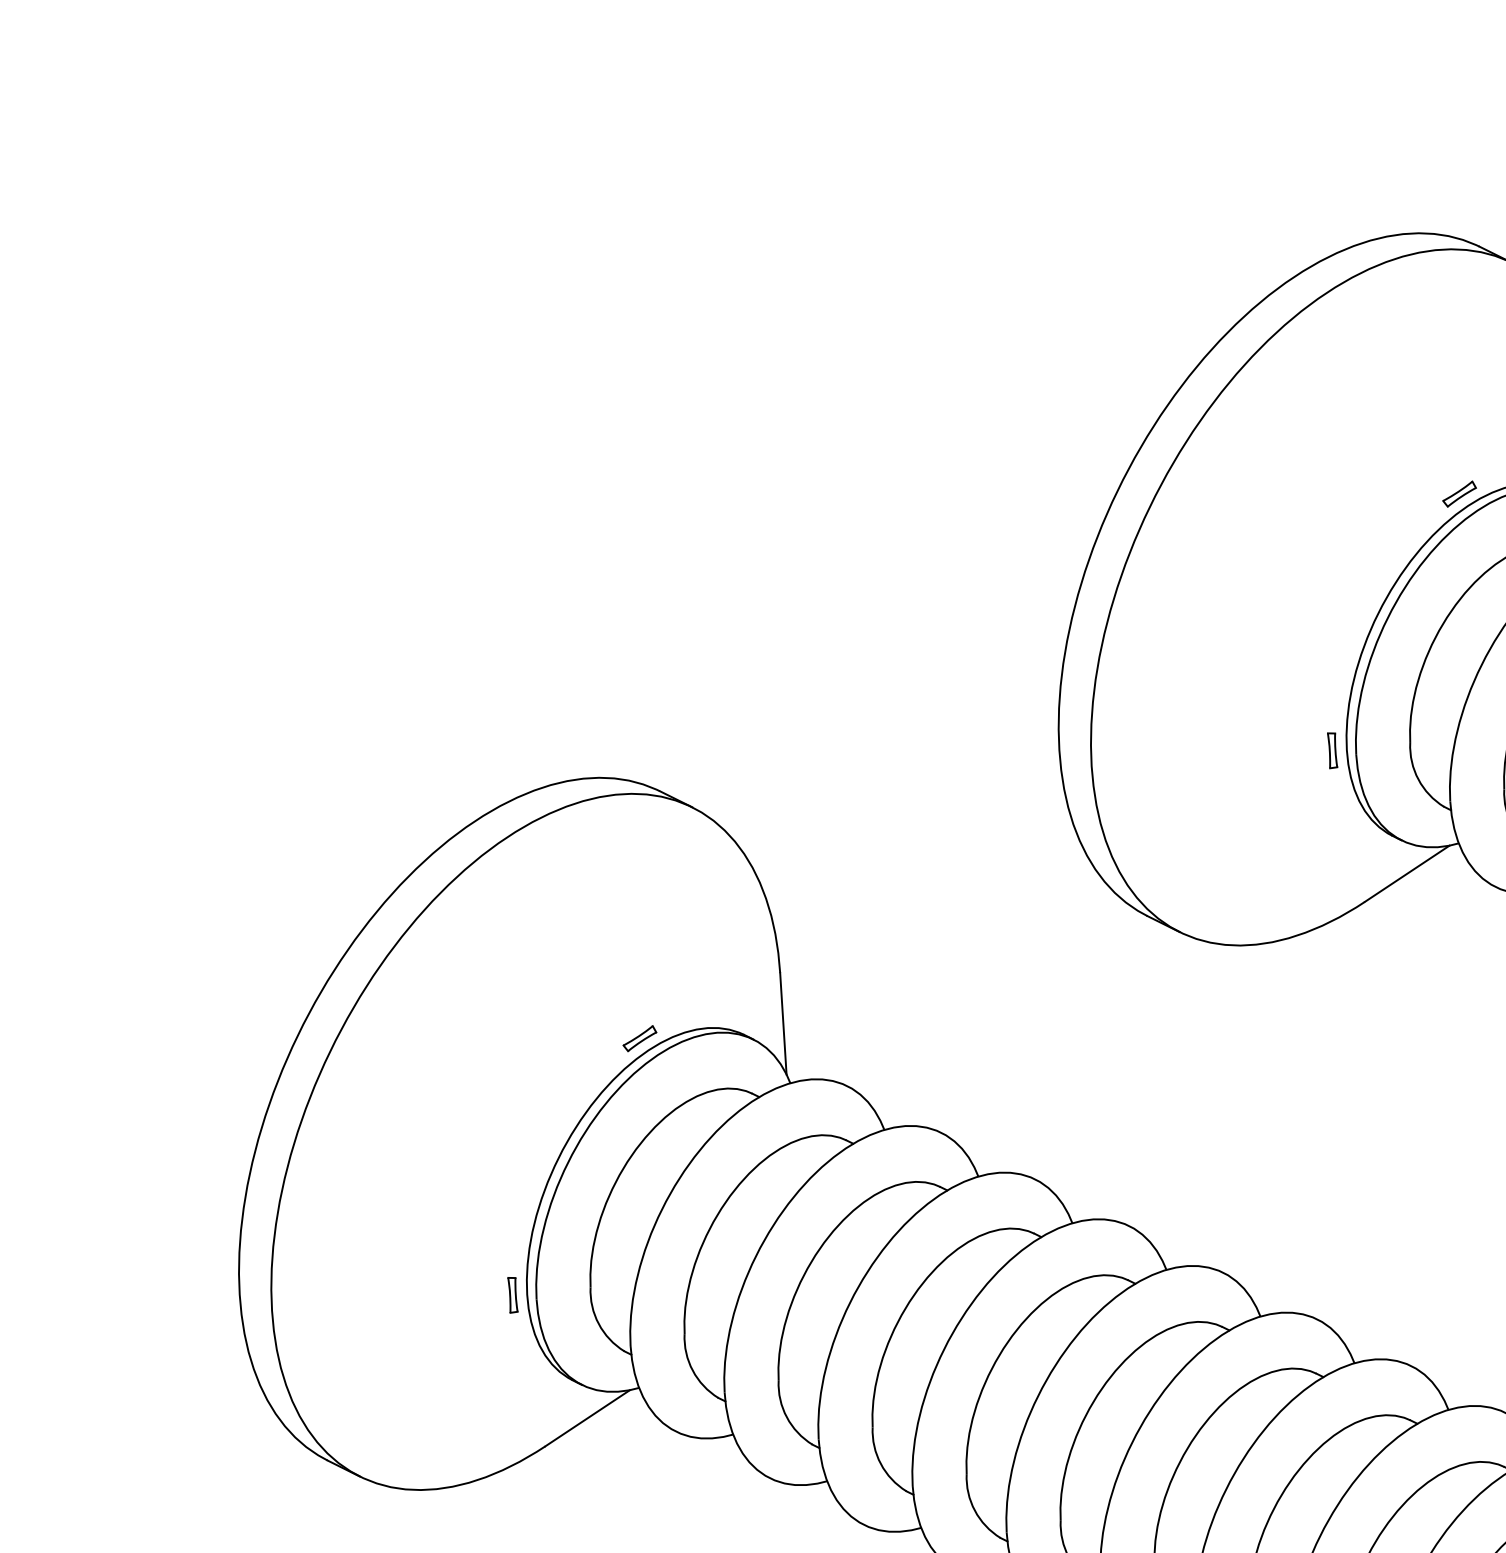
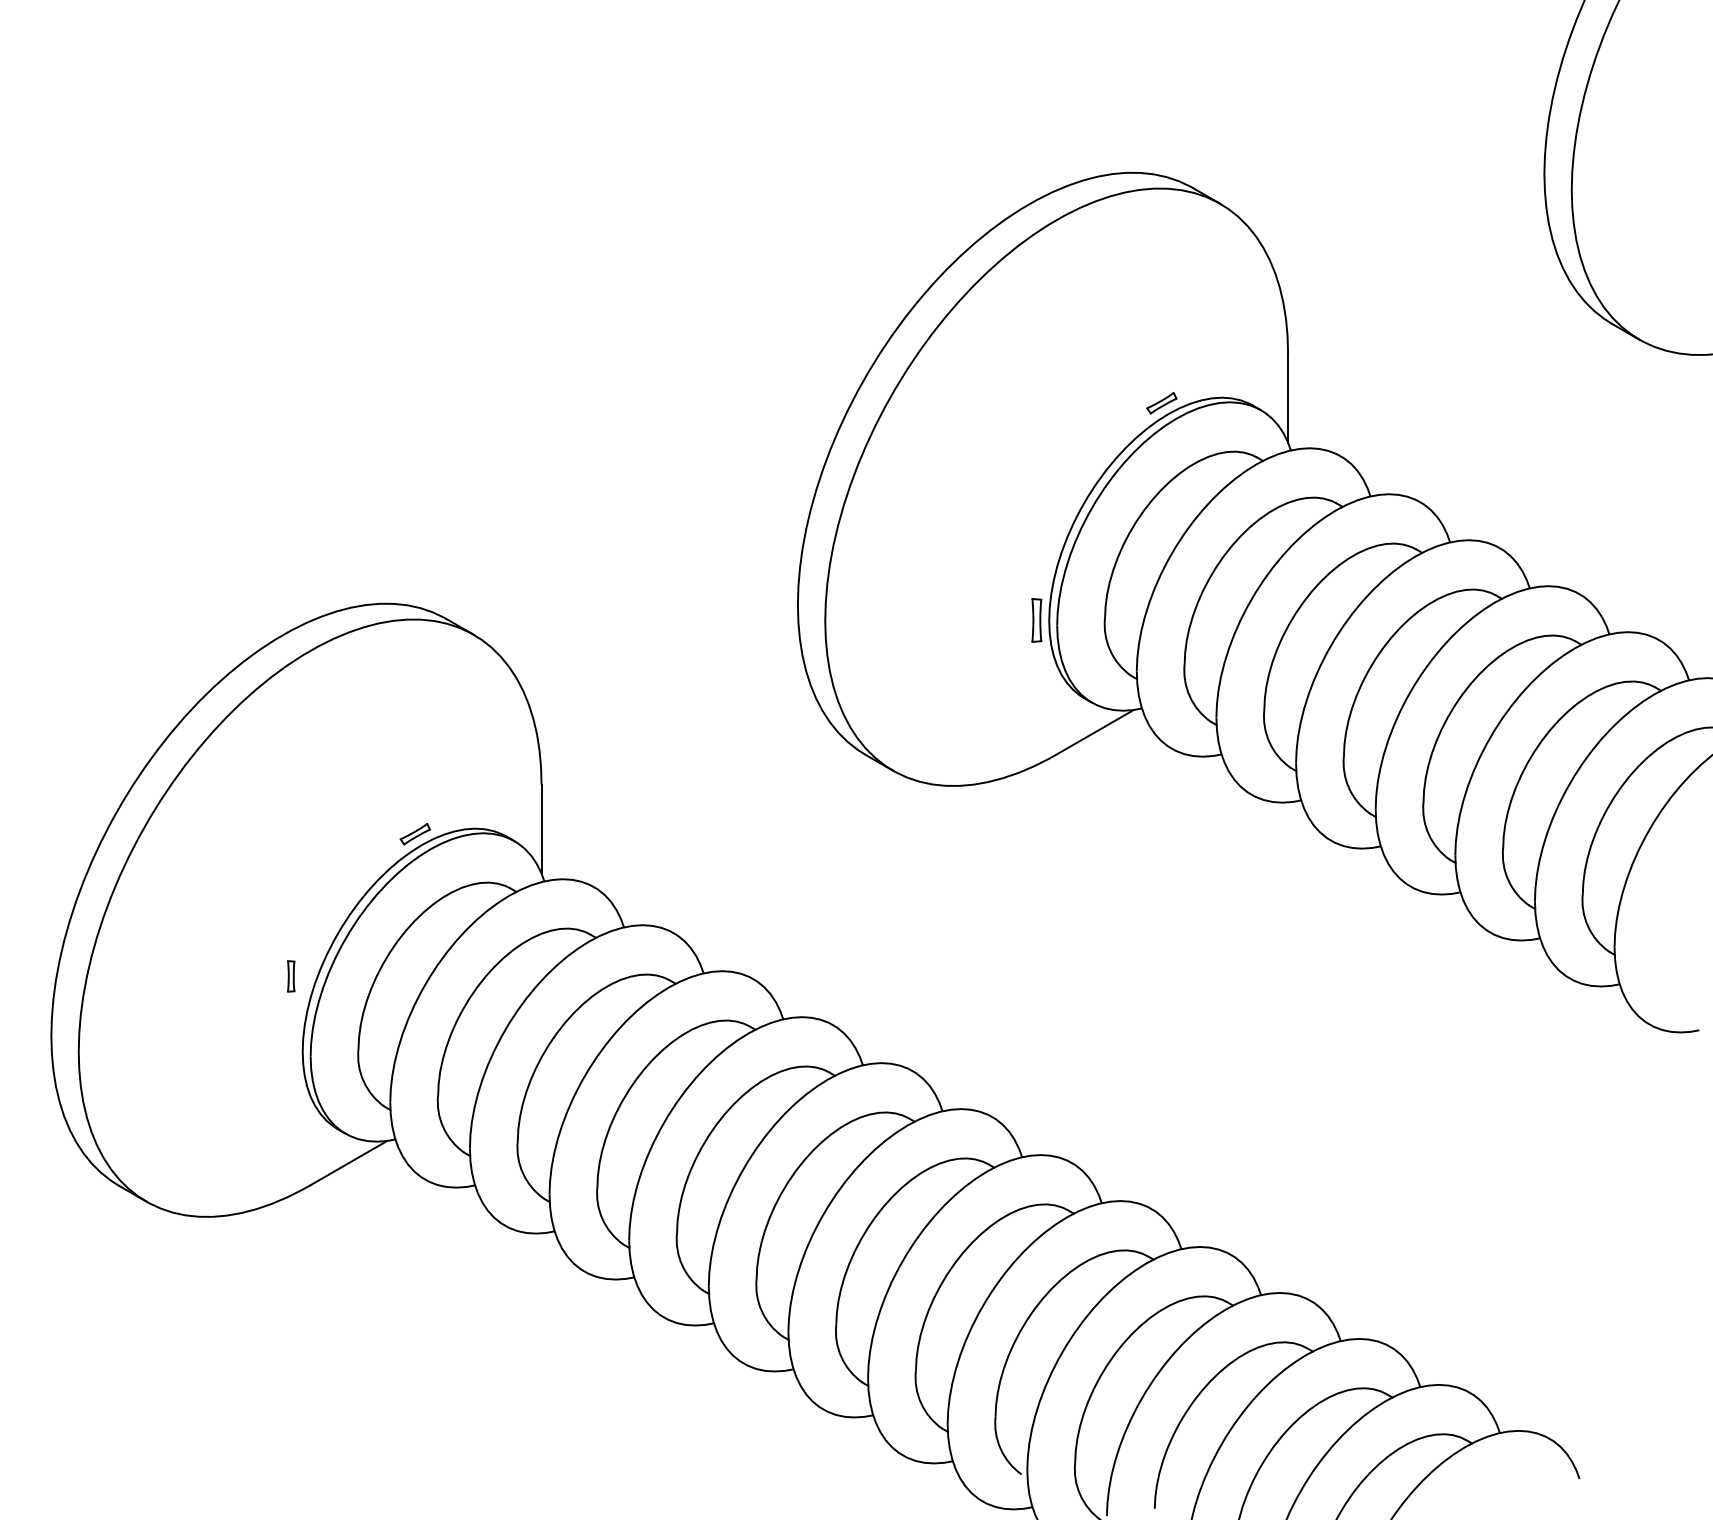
part: (1332, 750) -> (1036, 620), size x1.4
part: (513, 1295) -> (291, 976), moved

